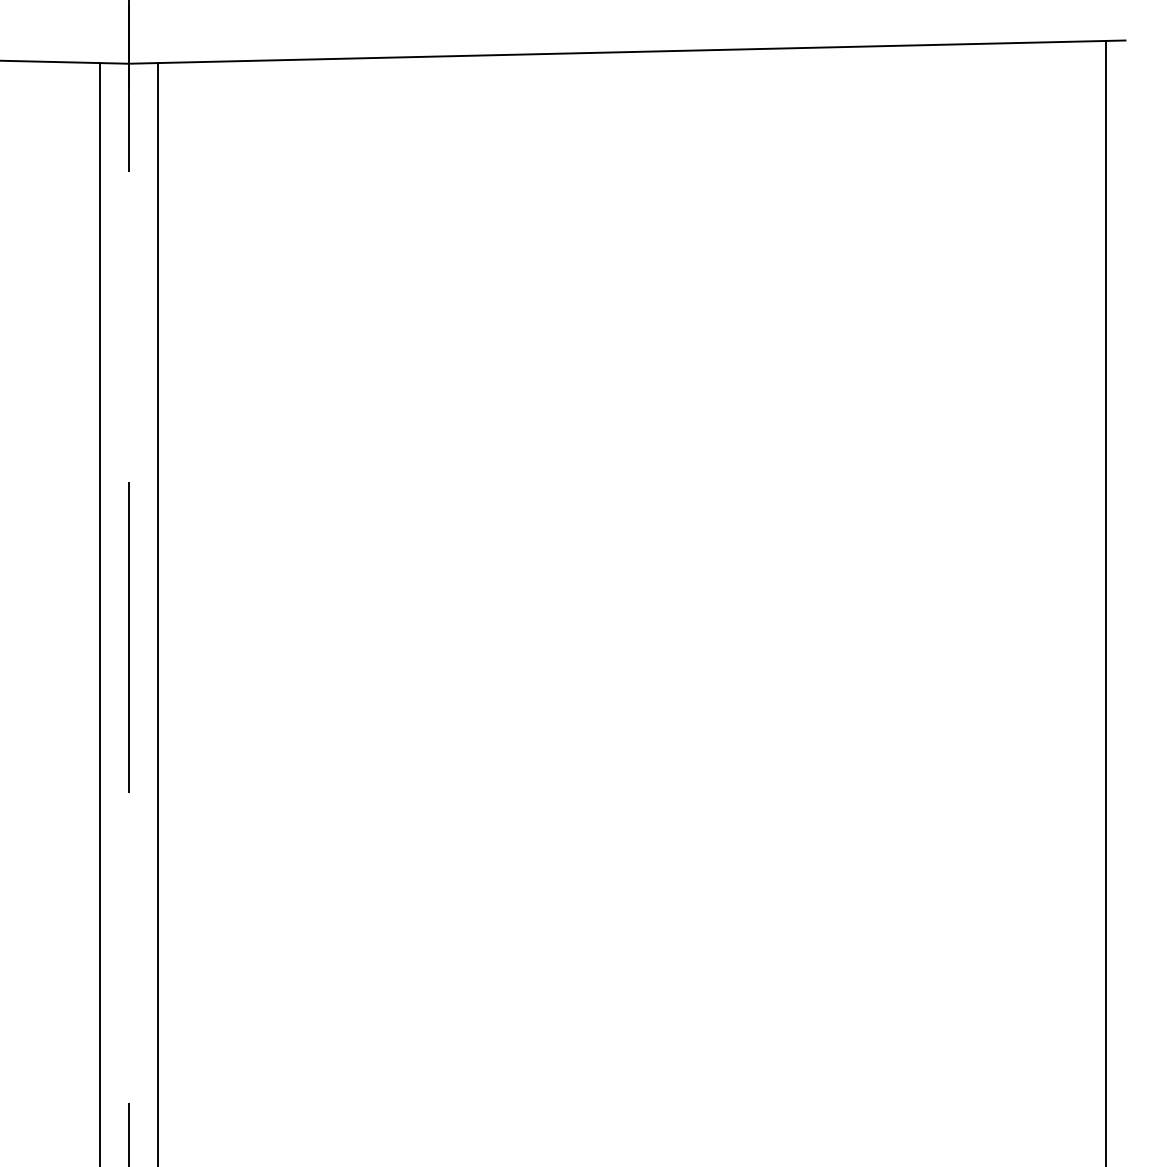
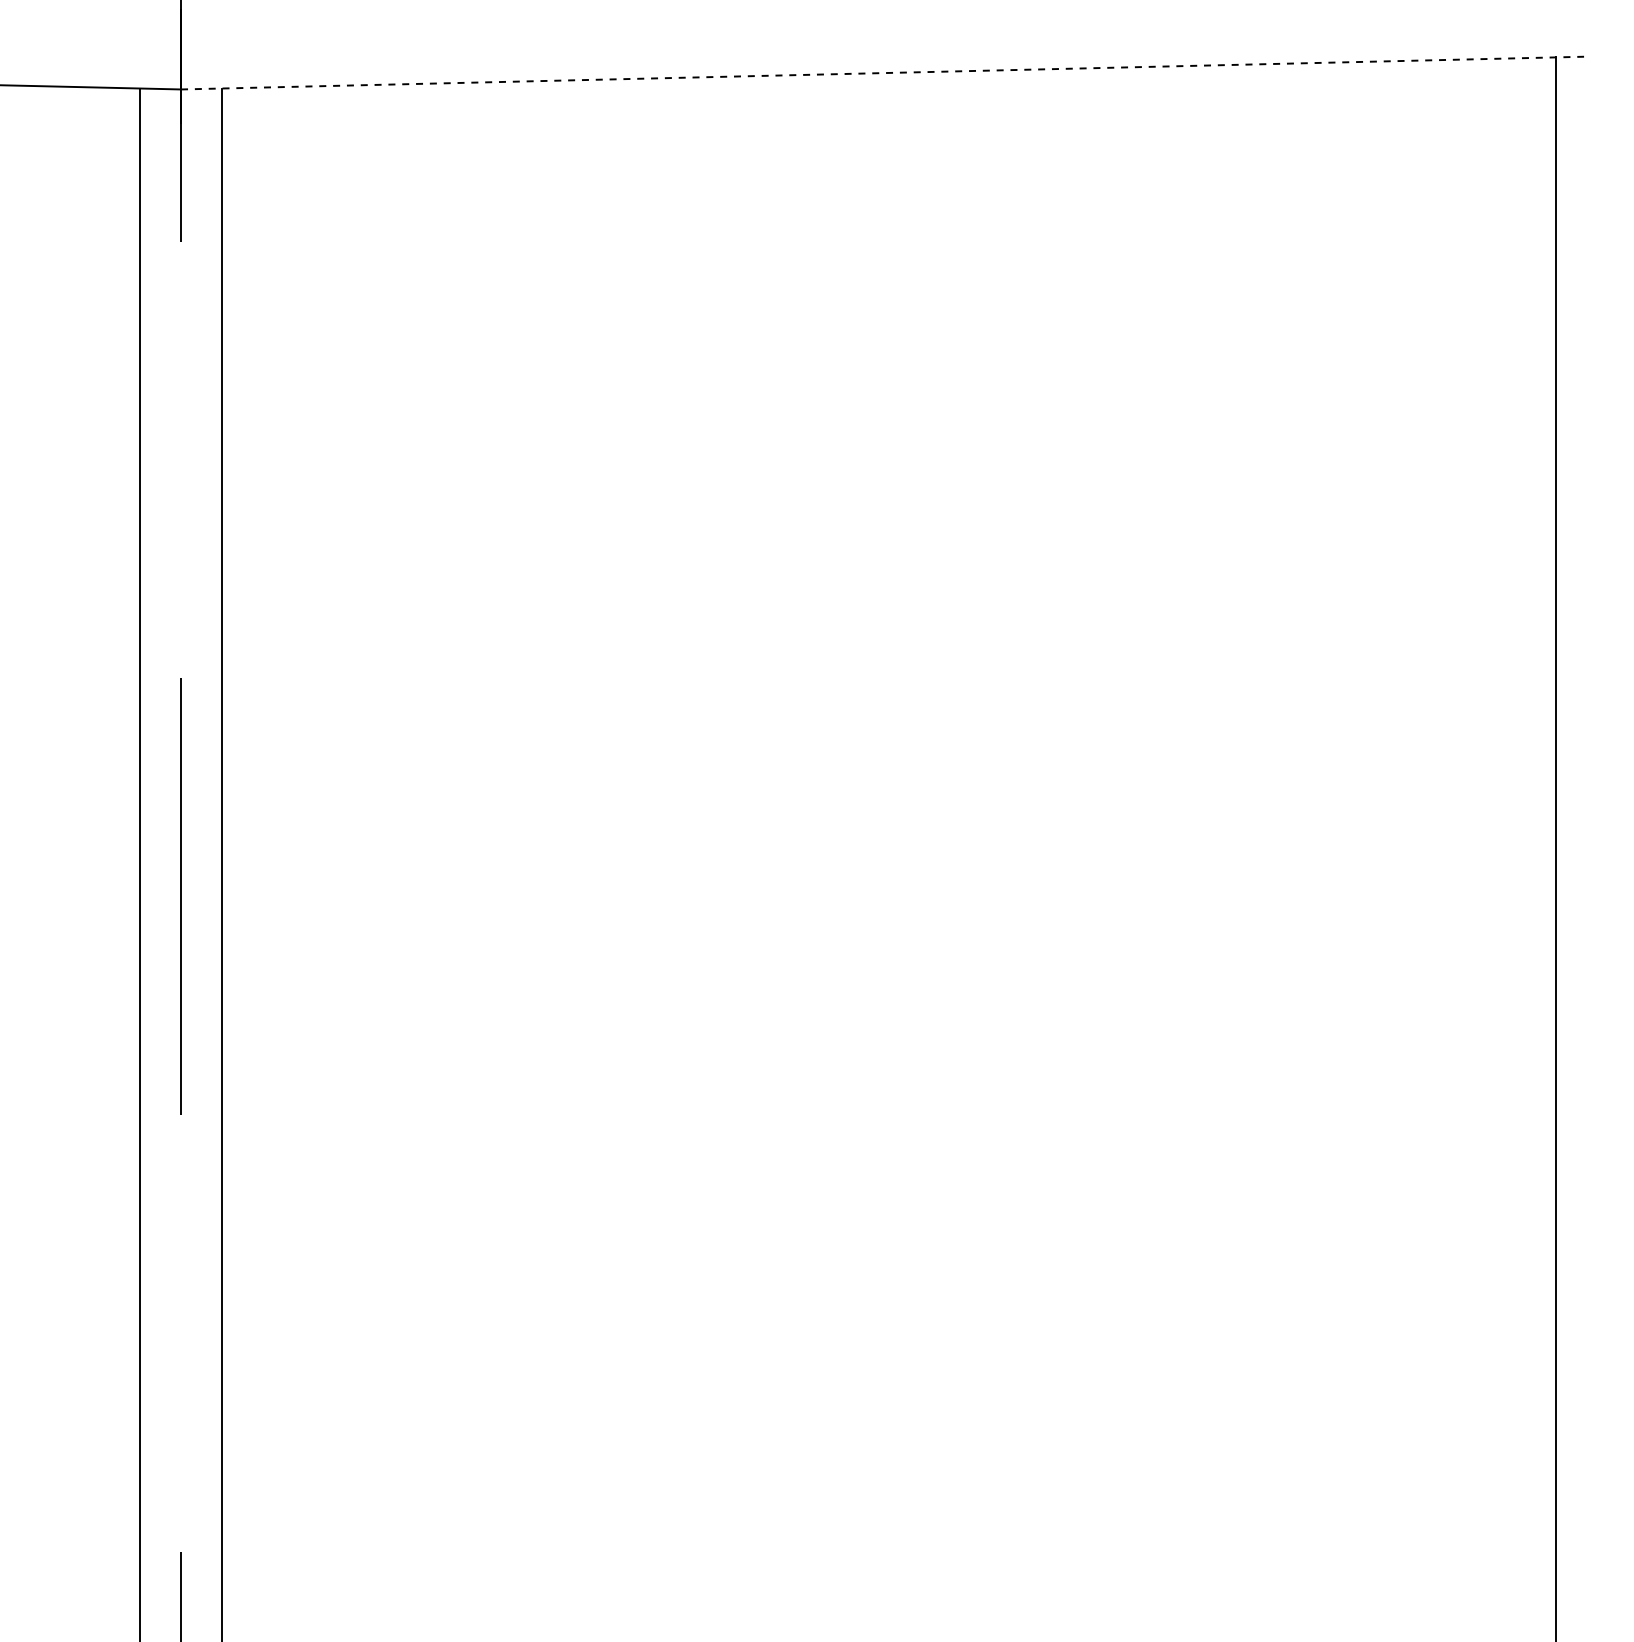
line: (627, 52) -> (882, 73), solid -> dashed

